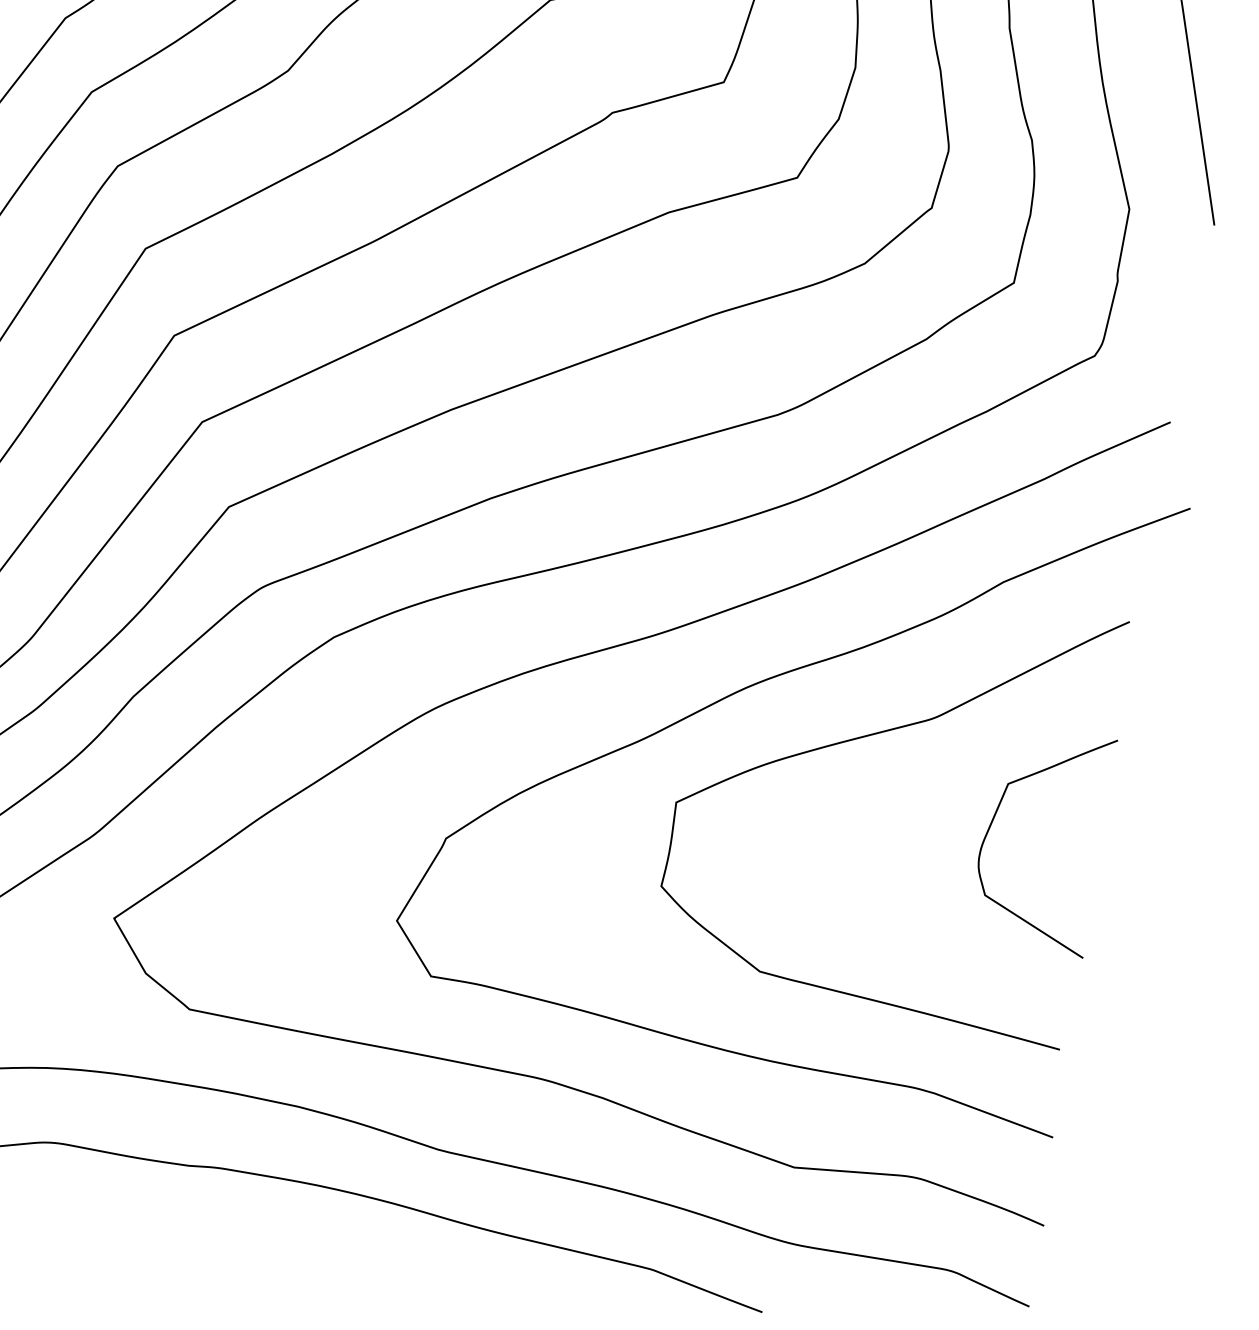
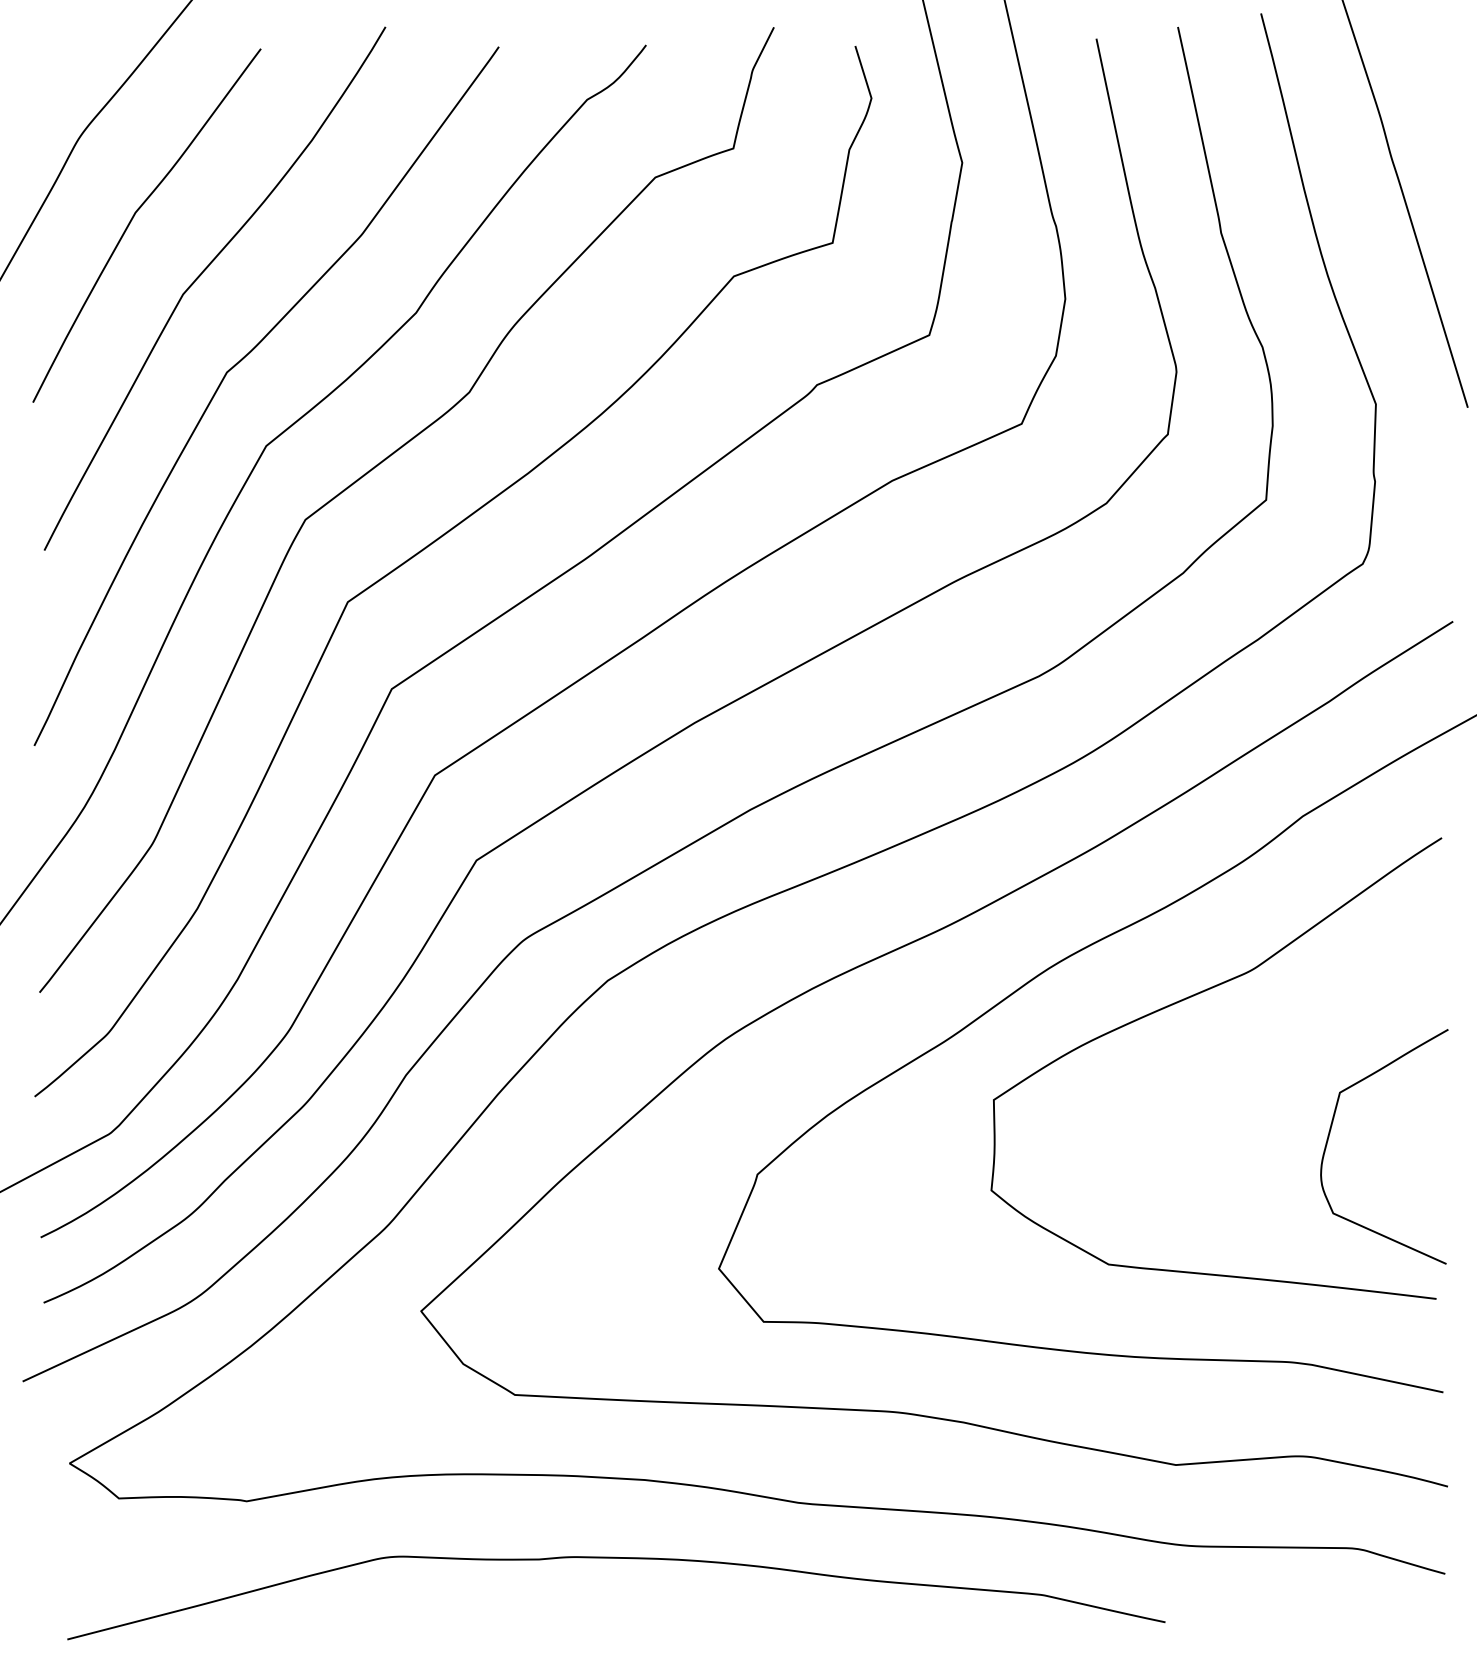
curve: (993, 820) -> (1330, 1133), moved

